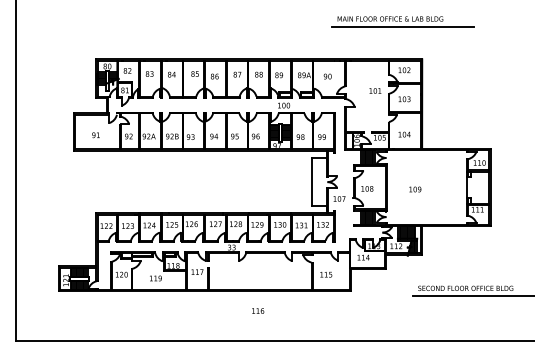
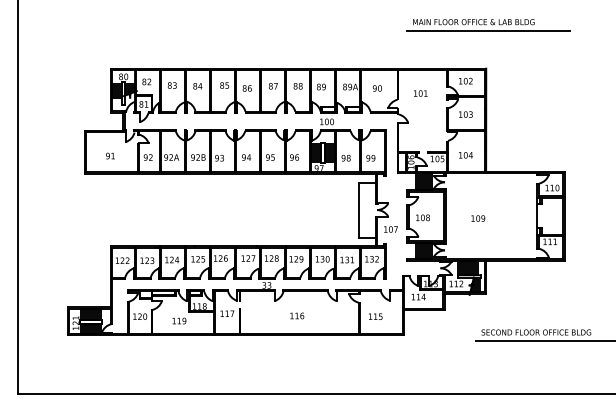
part: (402, 21) -> (487, 25), moved
text: (375, 90) -> (420, 92), moved
text: (258, 310) -> (297, 315), moved

